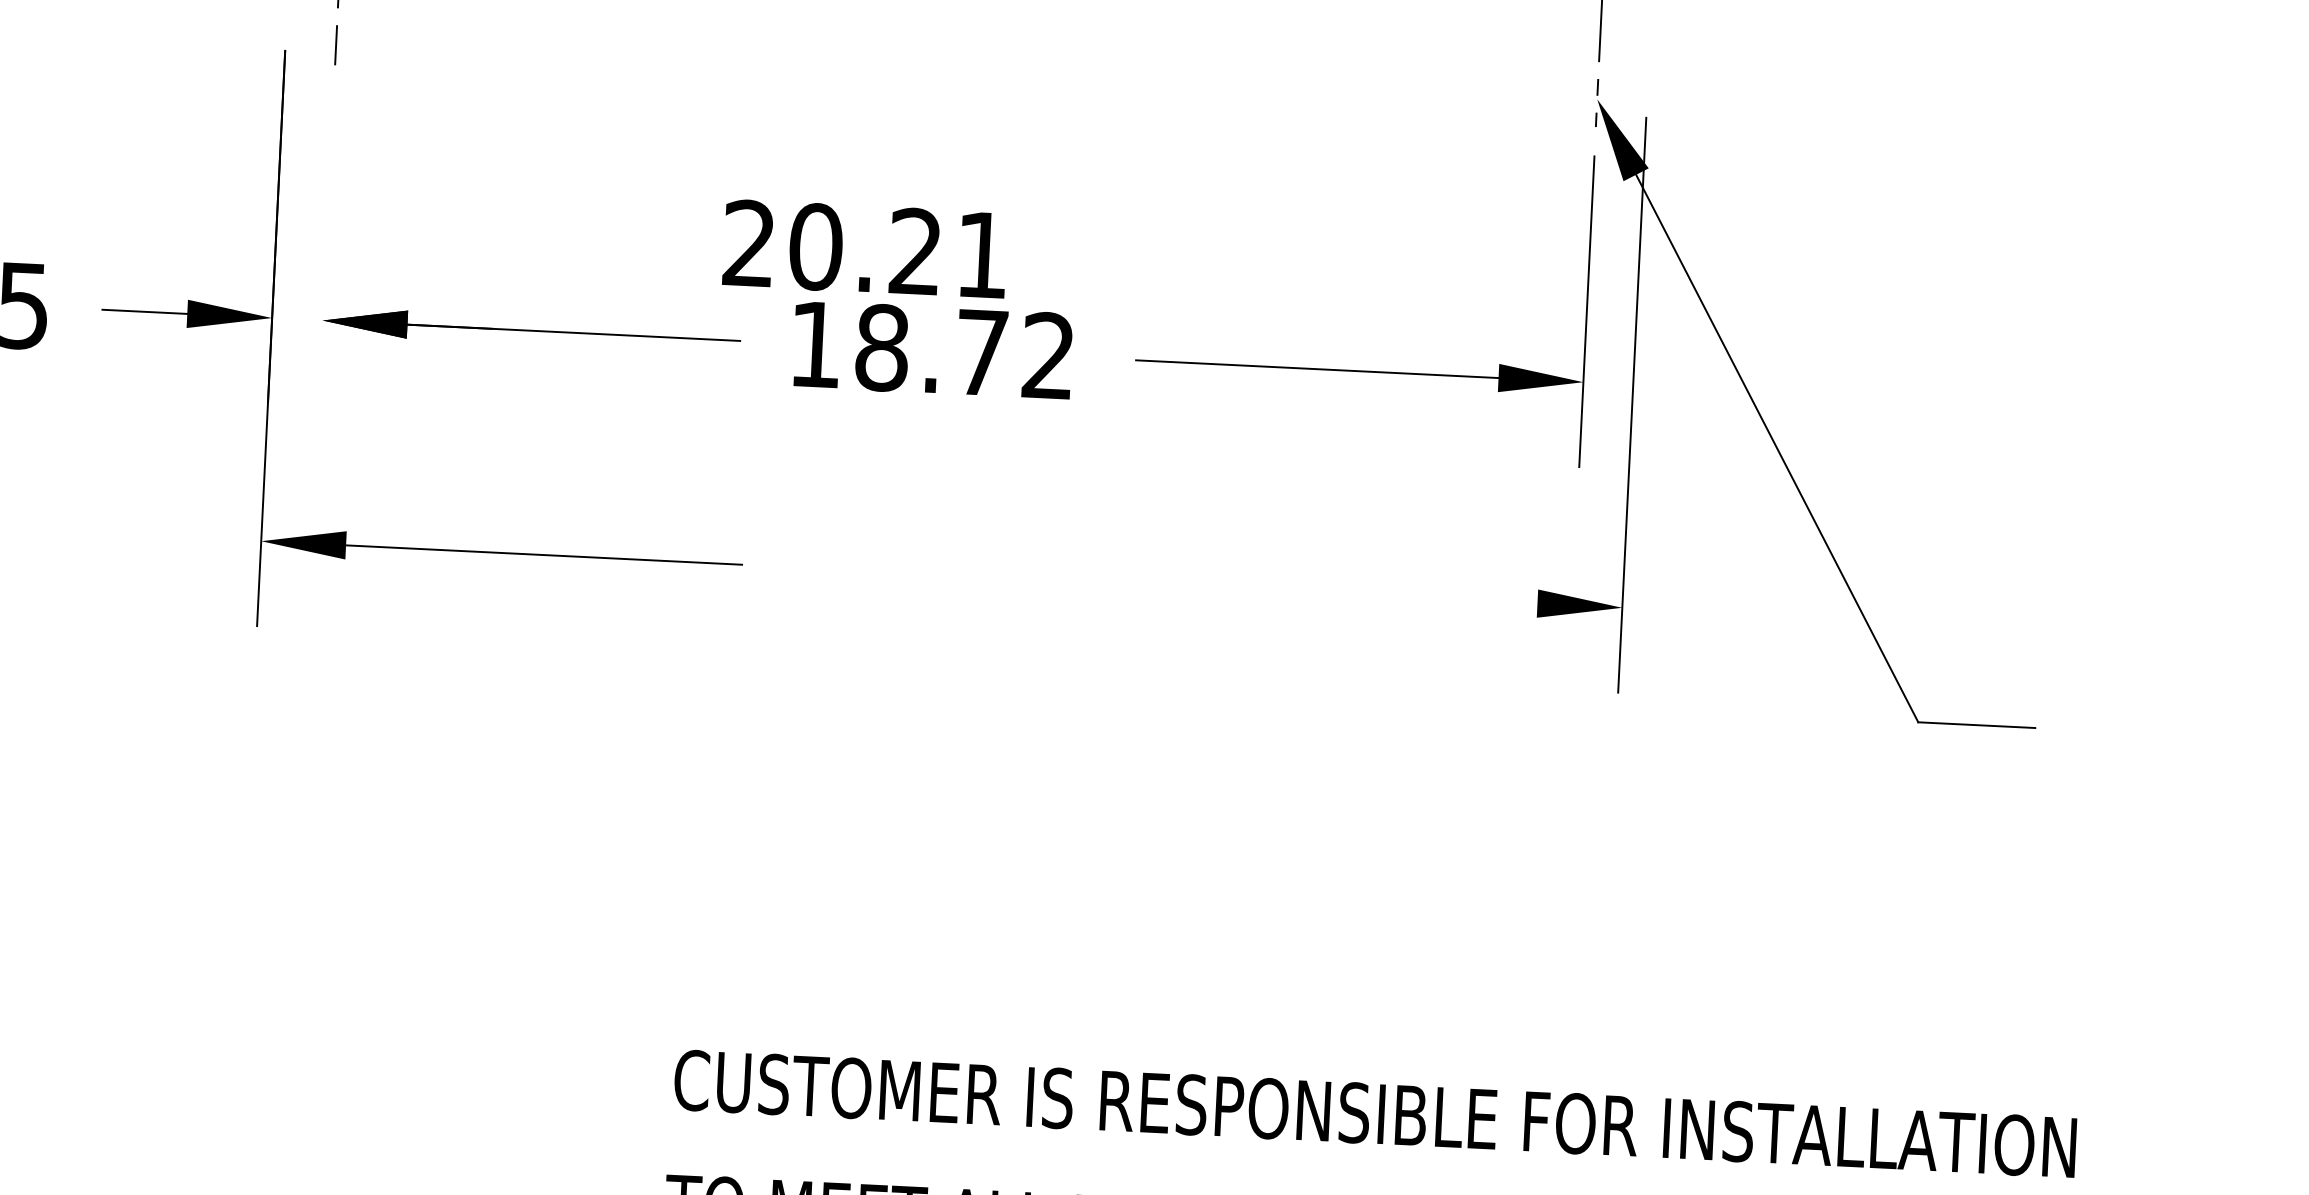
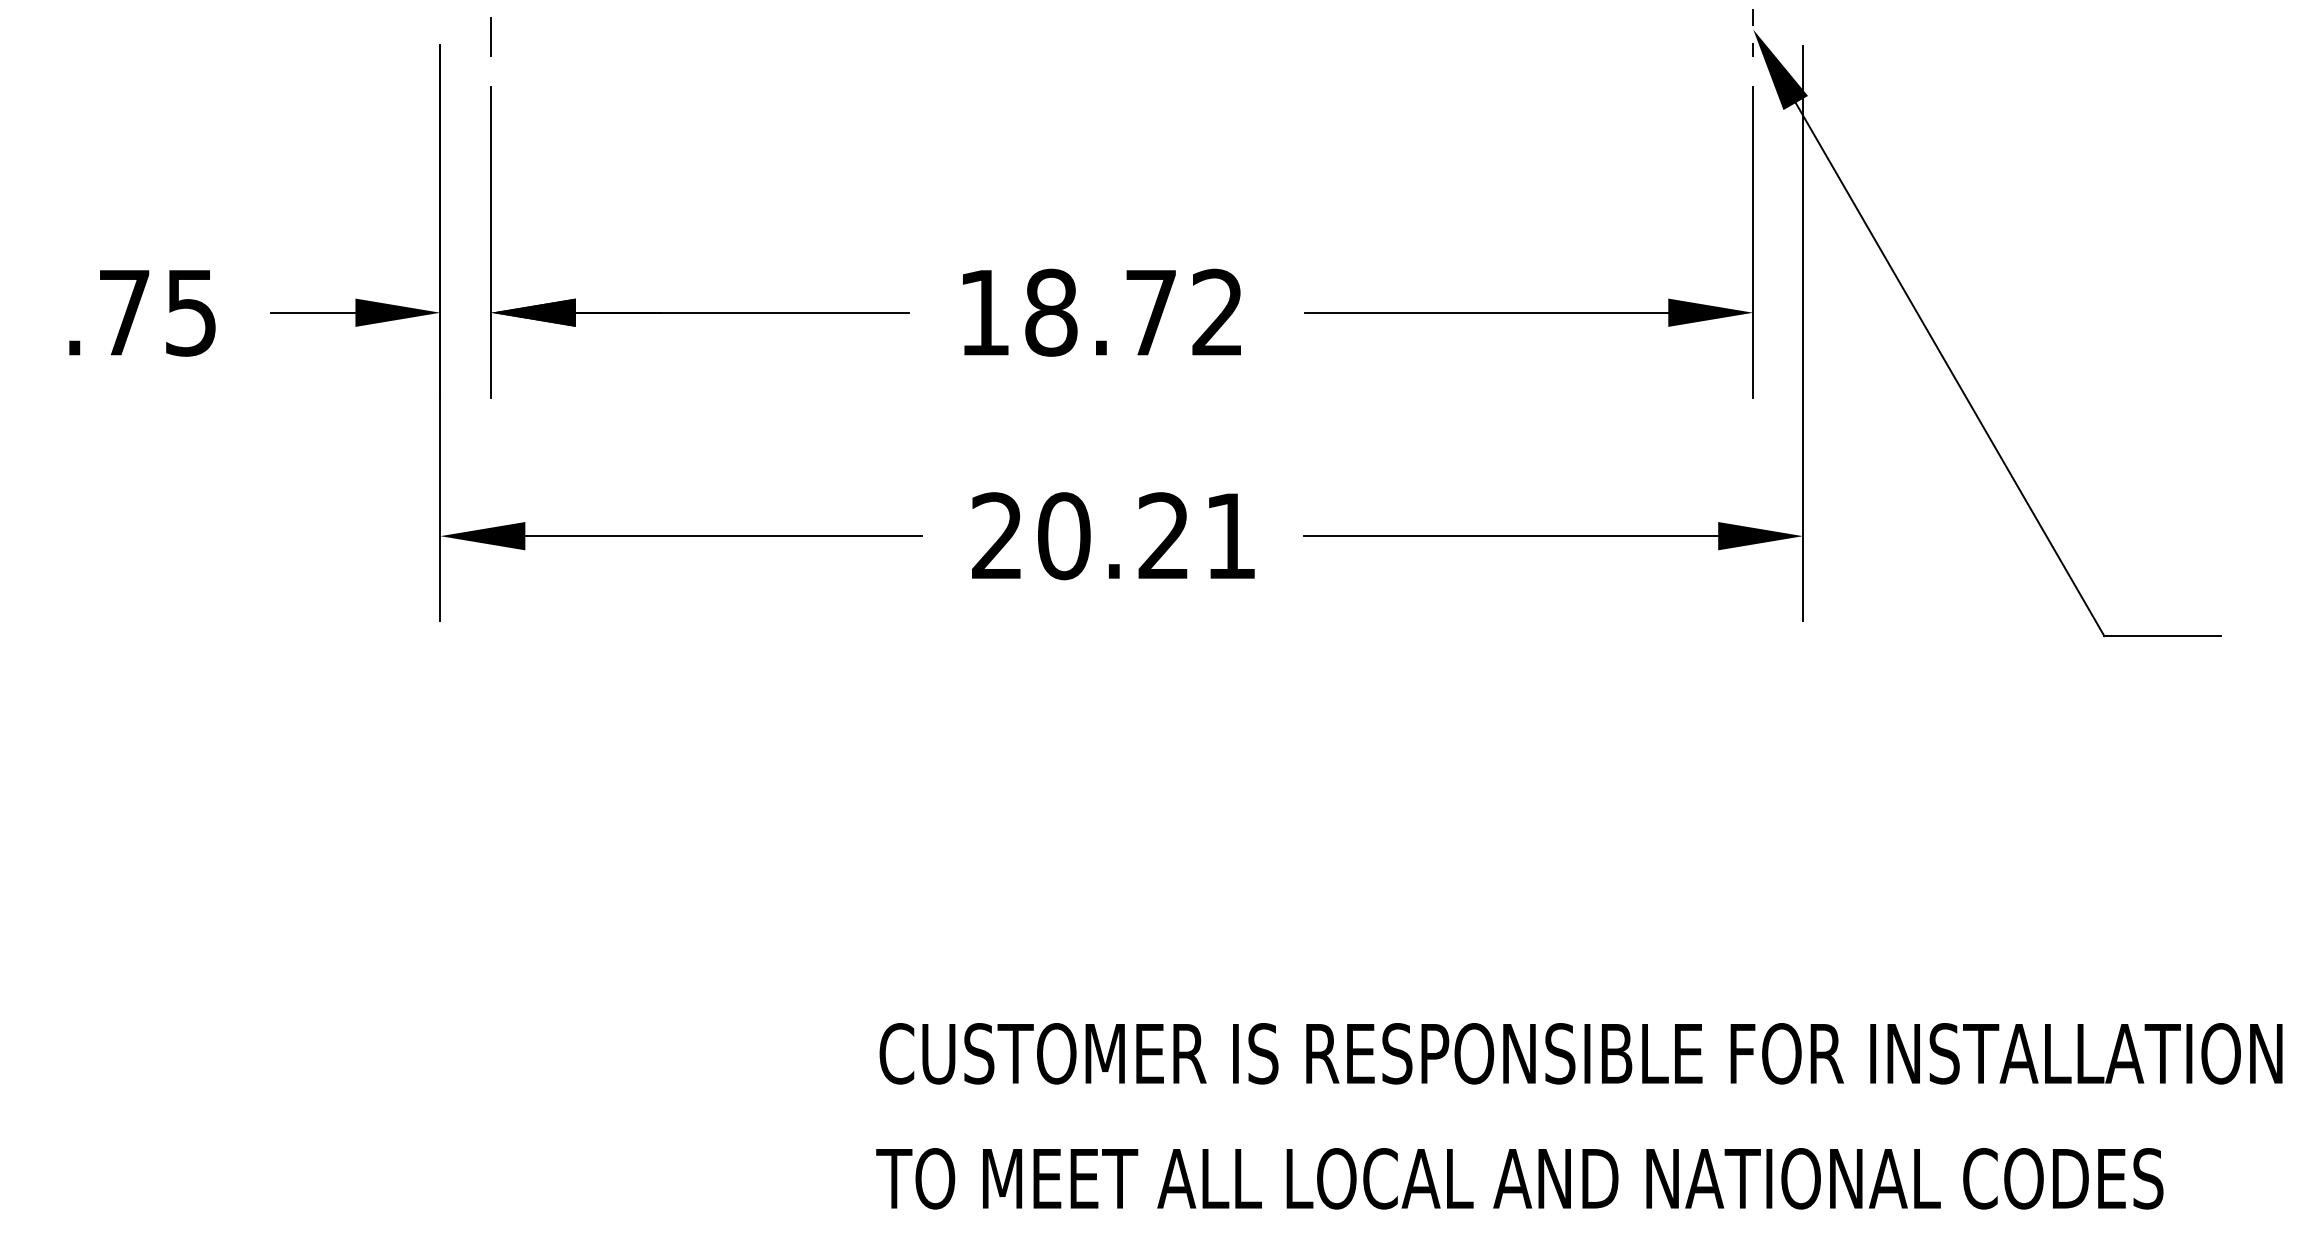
line: (325, 249) -> (490, 241), added
text: (865, 249) -> (1113, 536), moved
line: (1331, 593) -> (1511, 536), added

